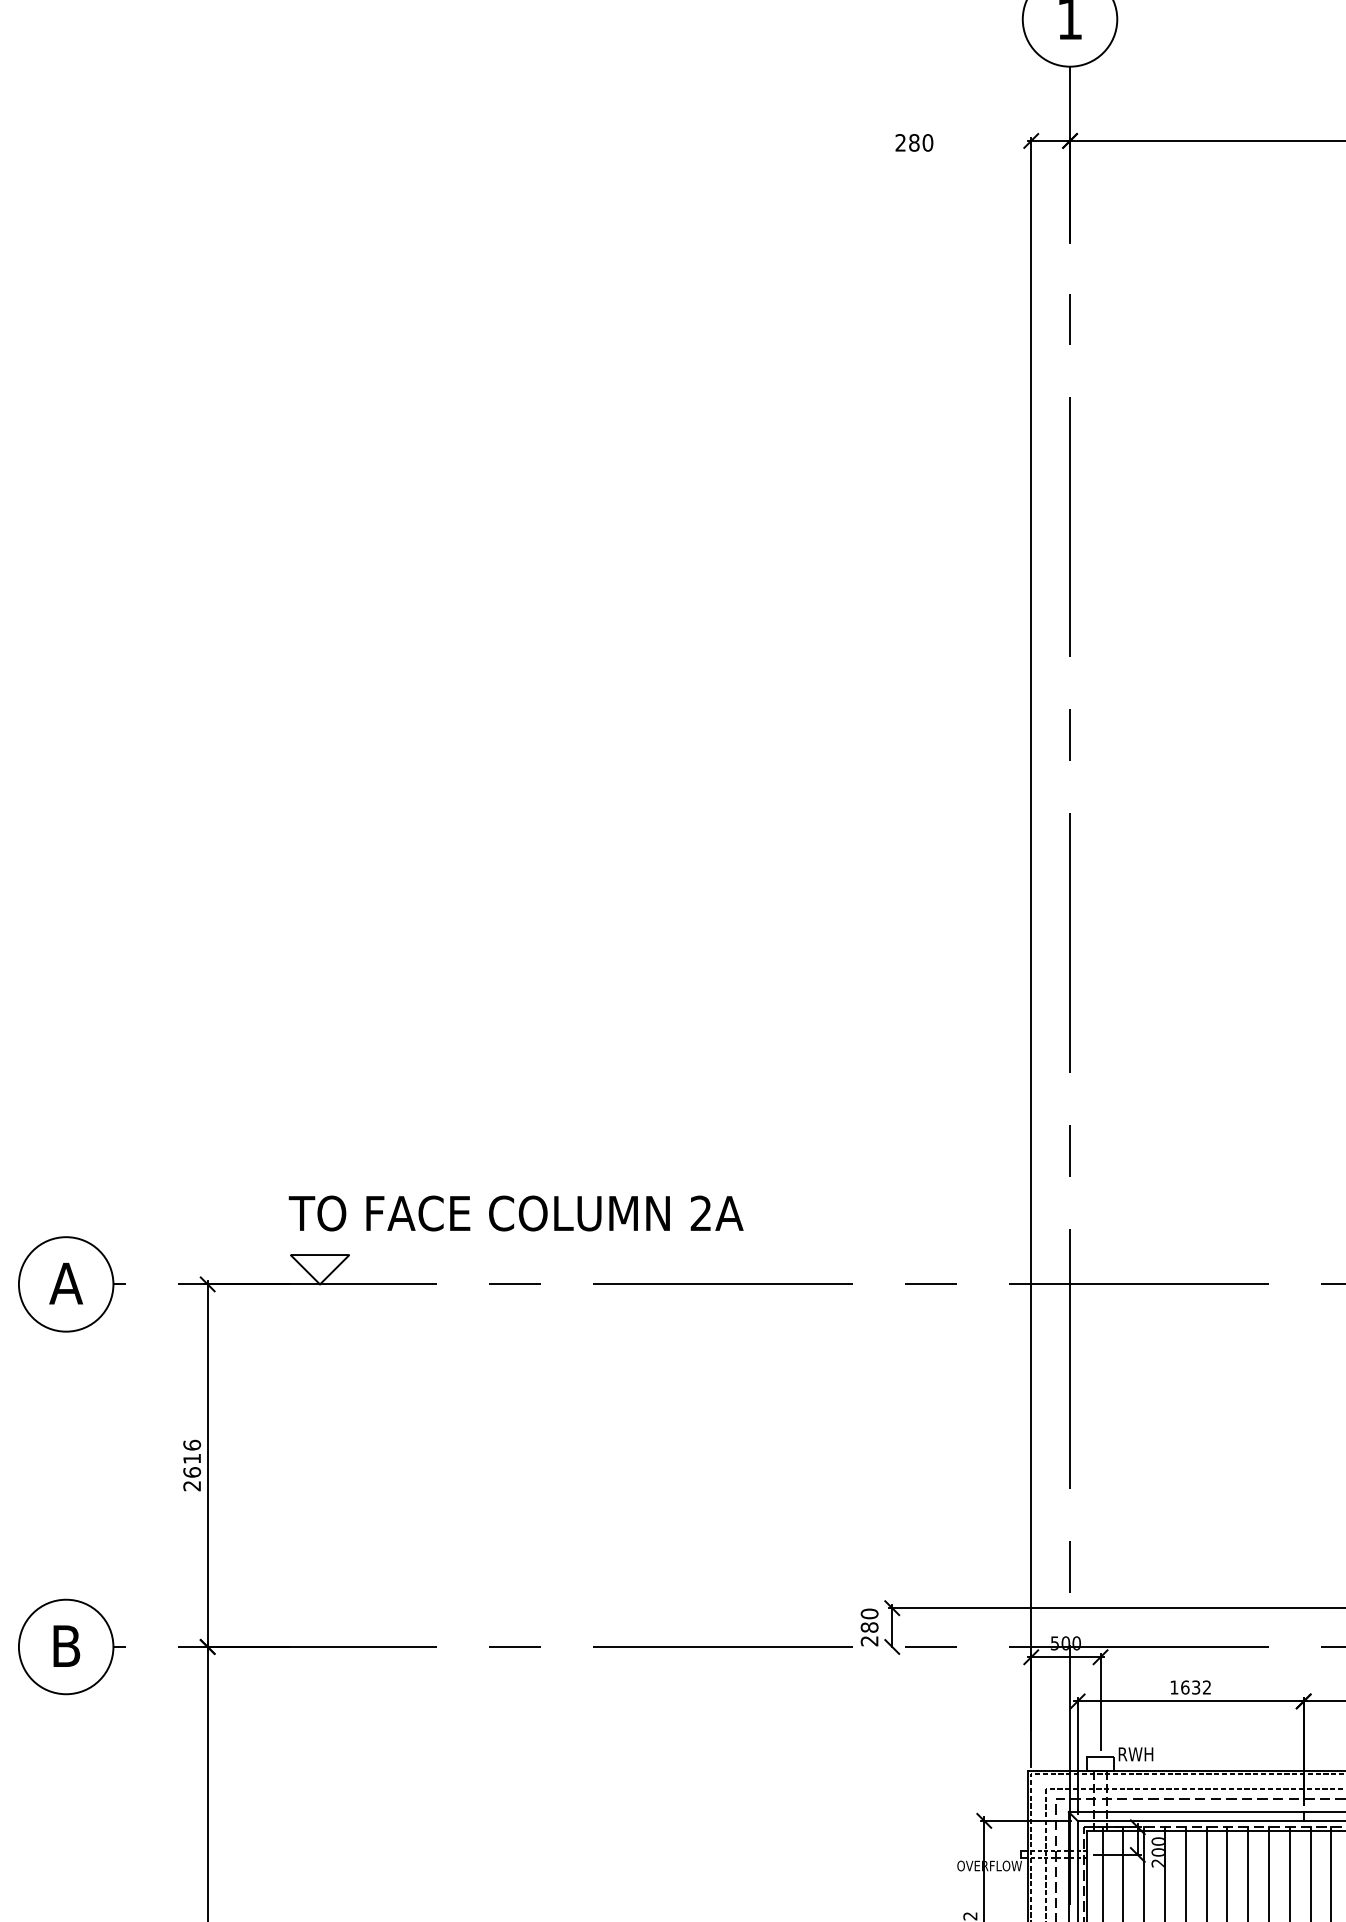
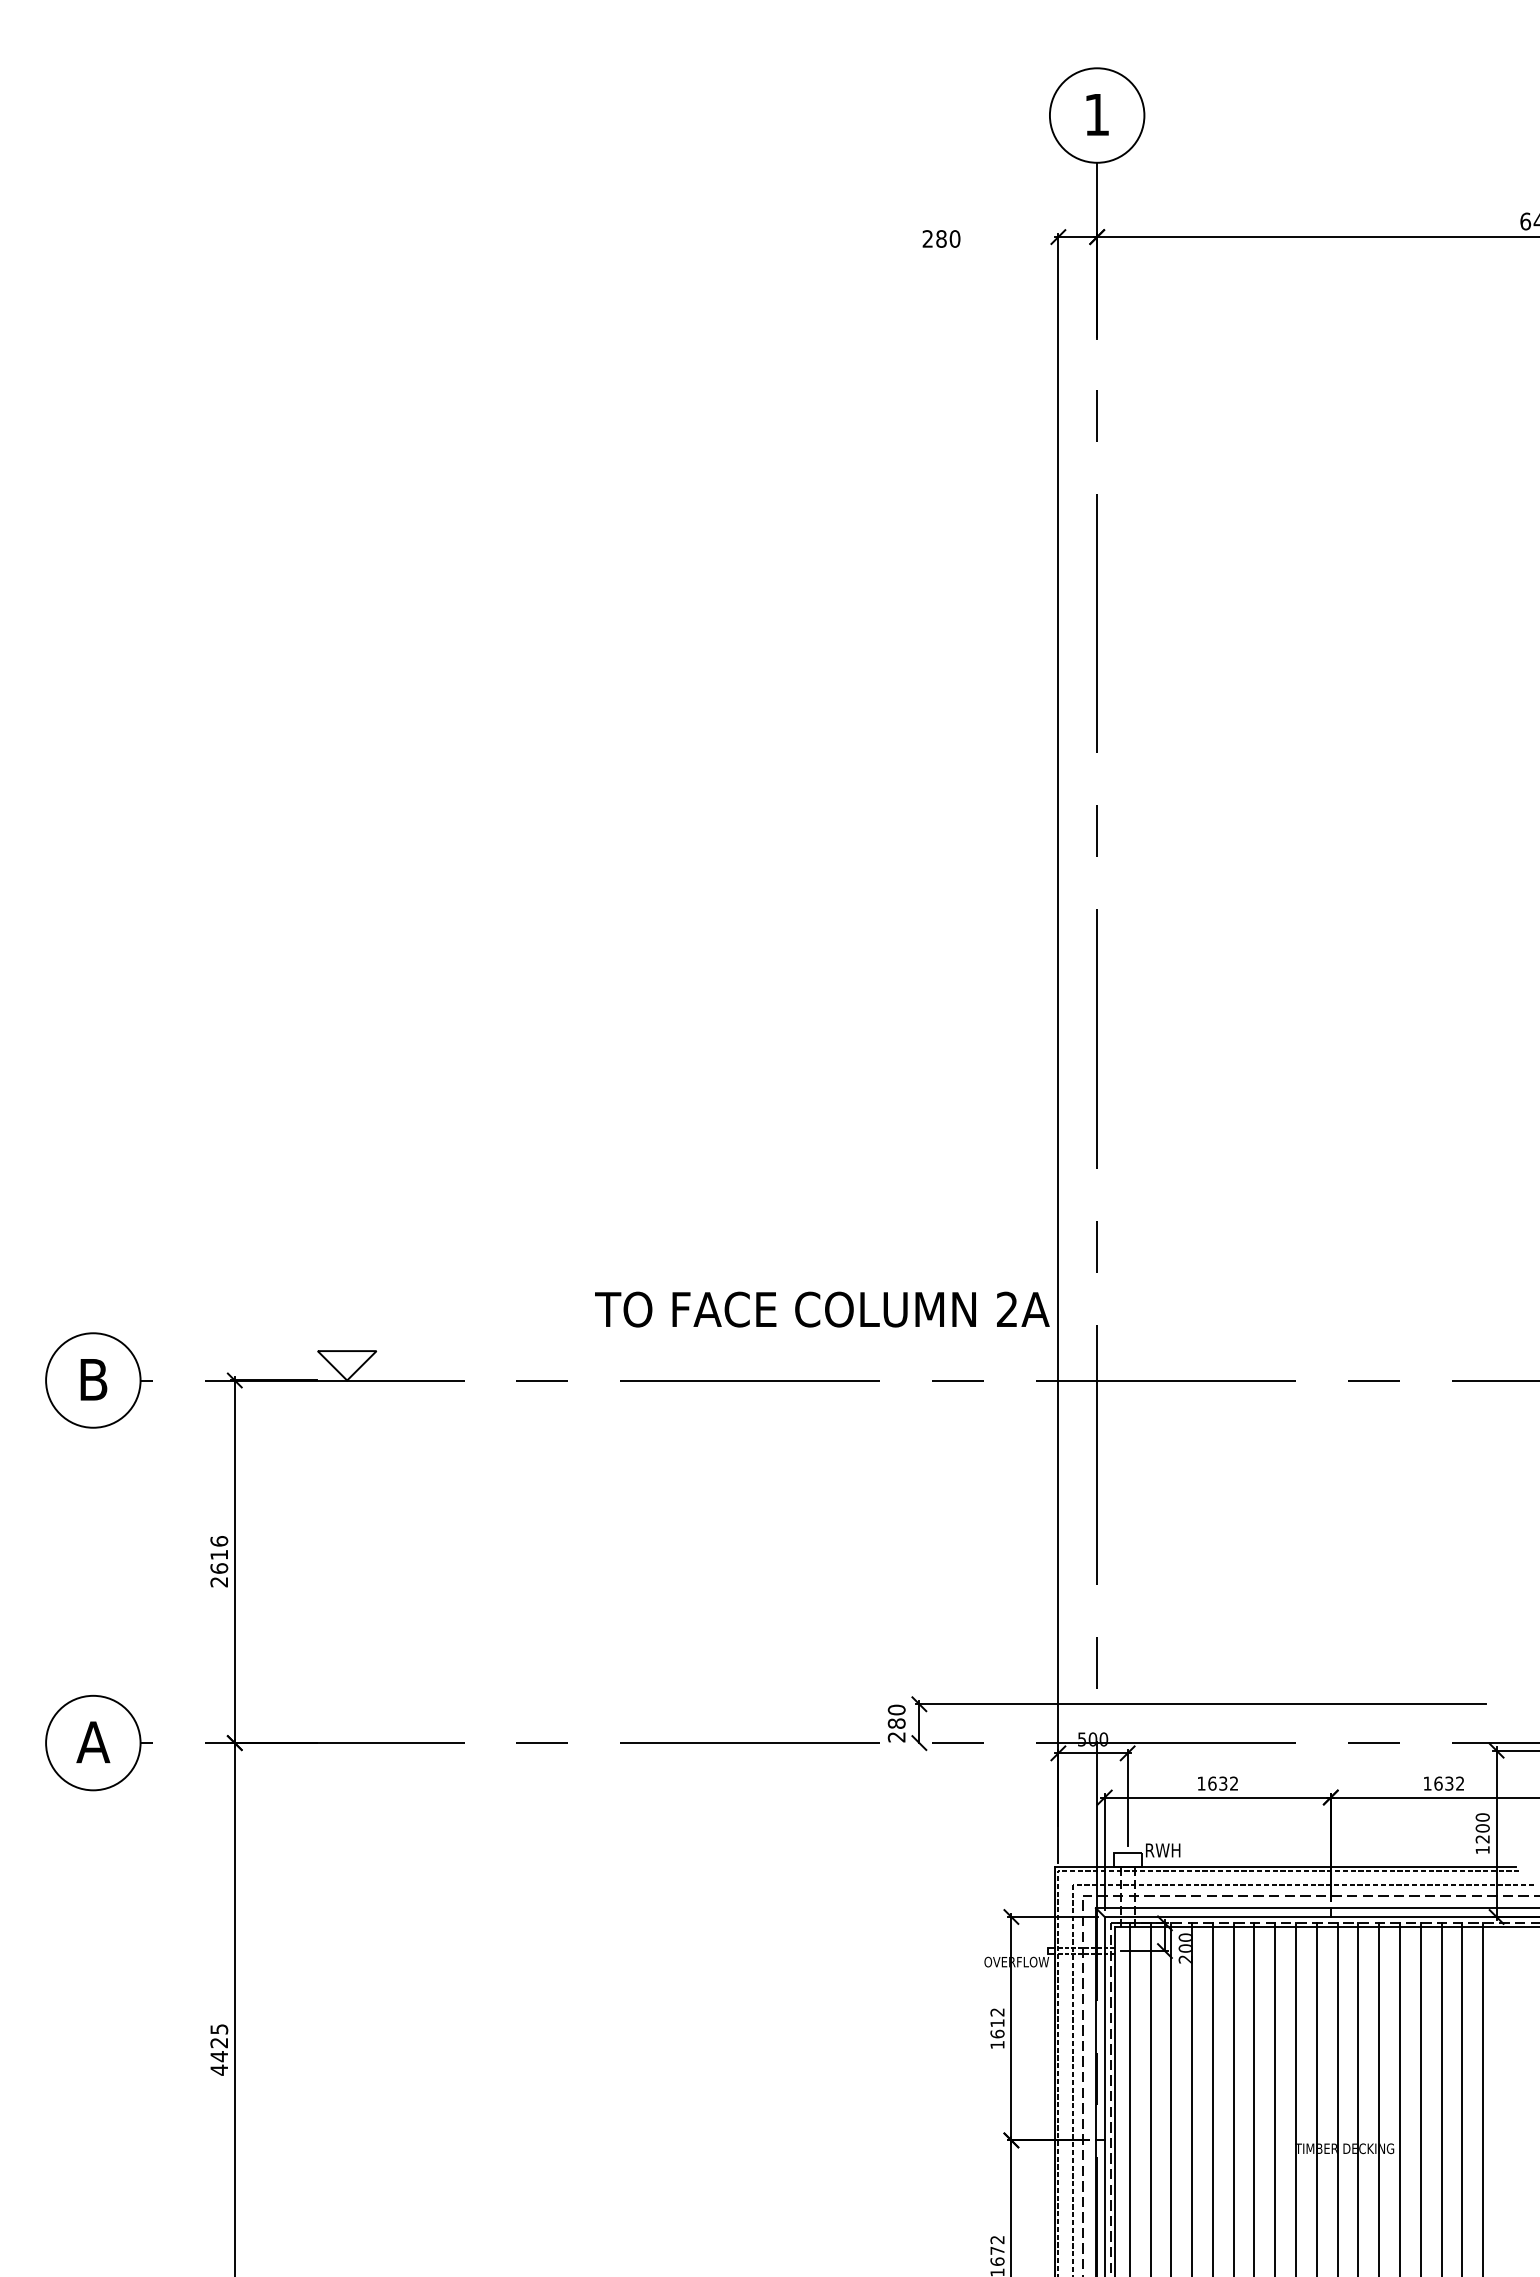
text: (516, 1213) -> (822, 1309), moved
text: (66, 1283) -> (93, 1379), A -> B
text: (66, 1646) -> (93, 1742), B -> A

